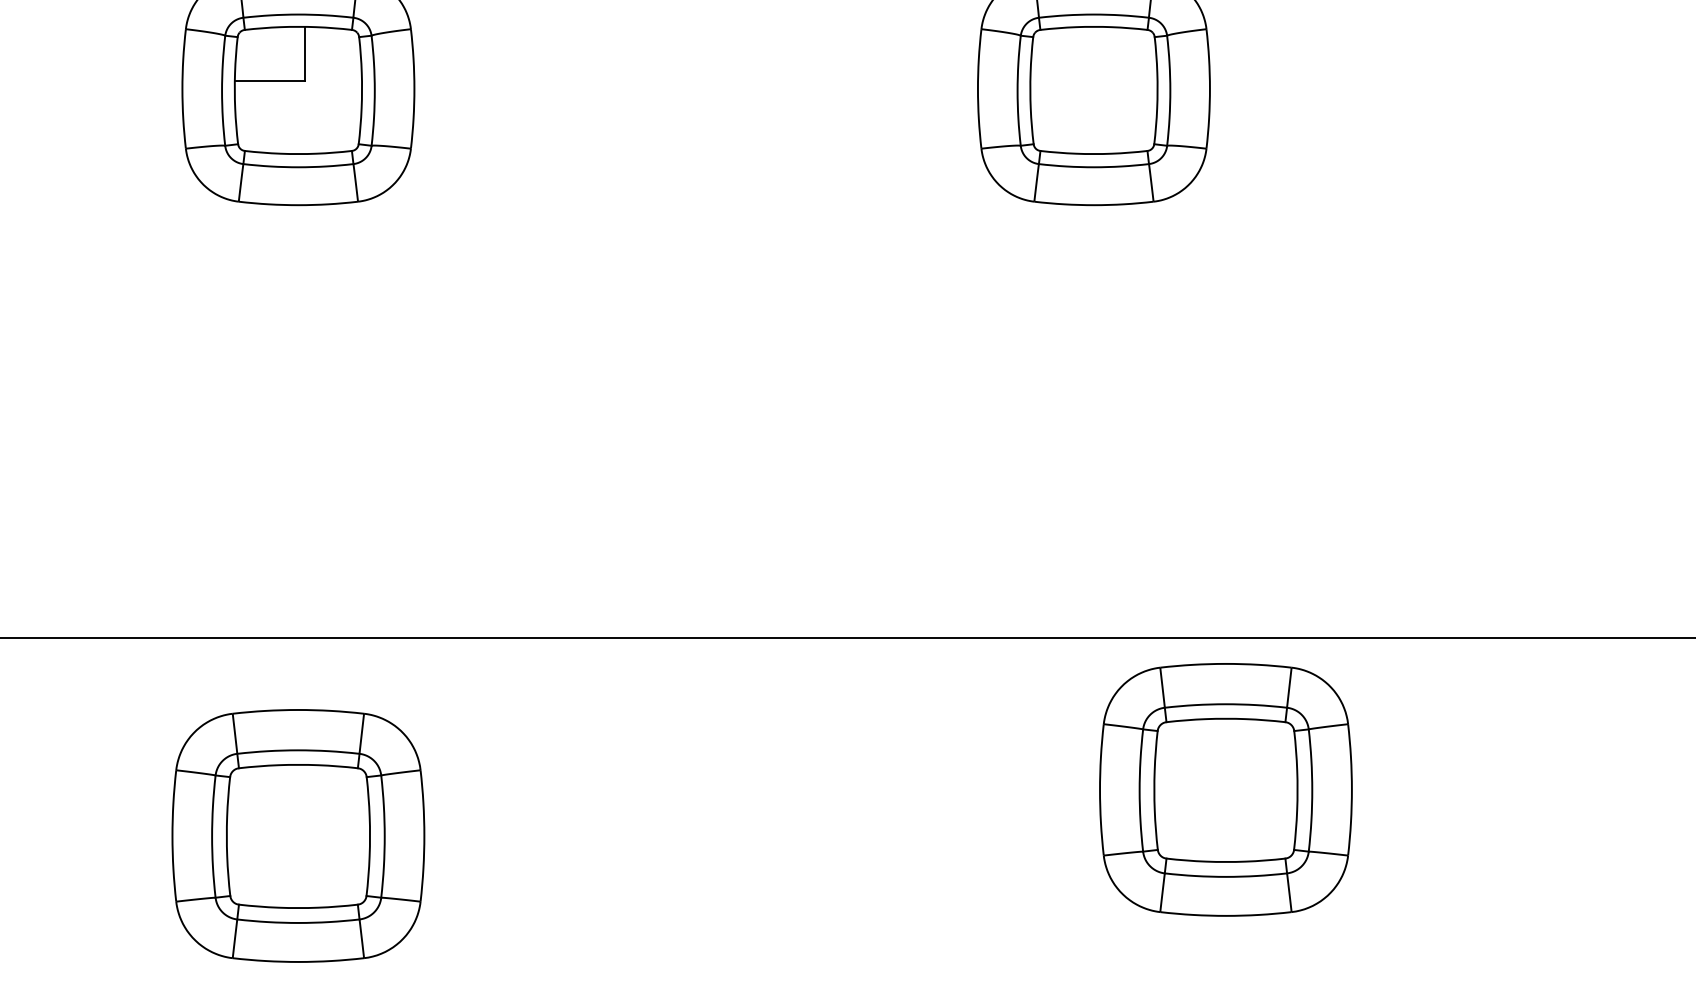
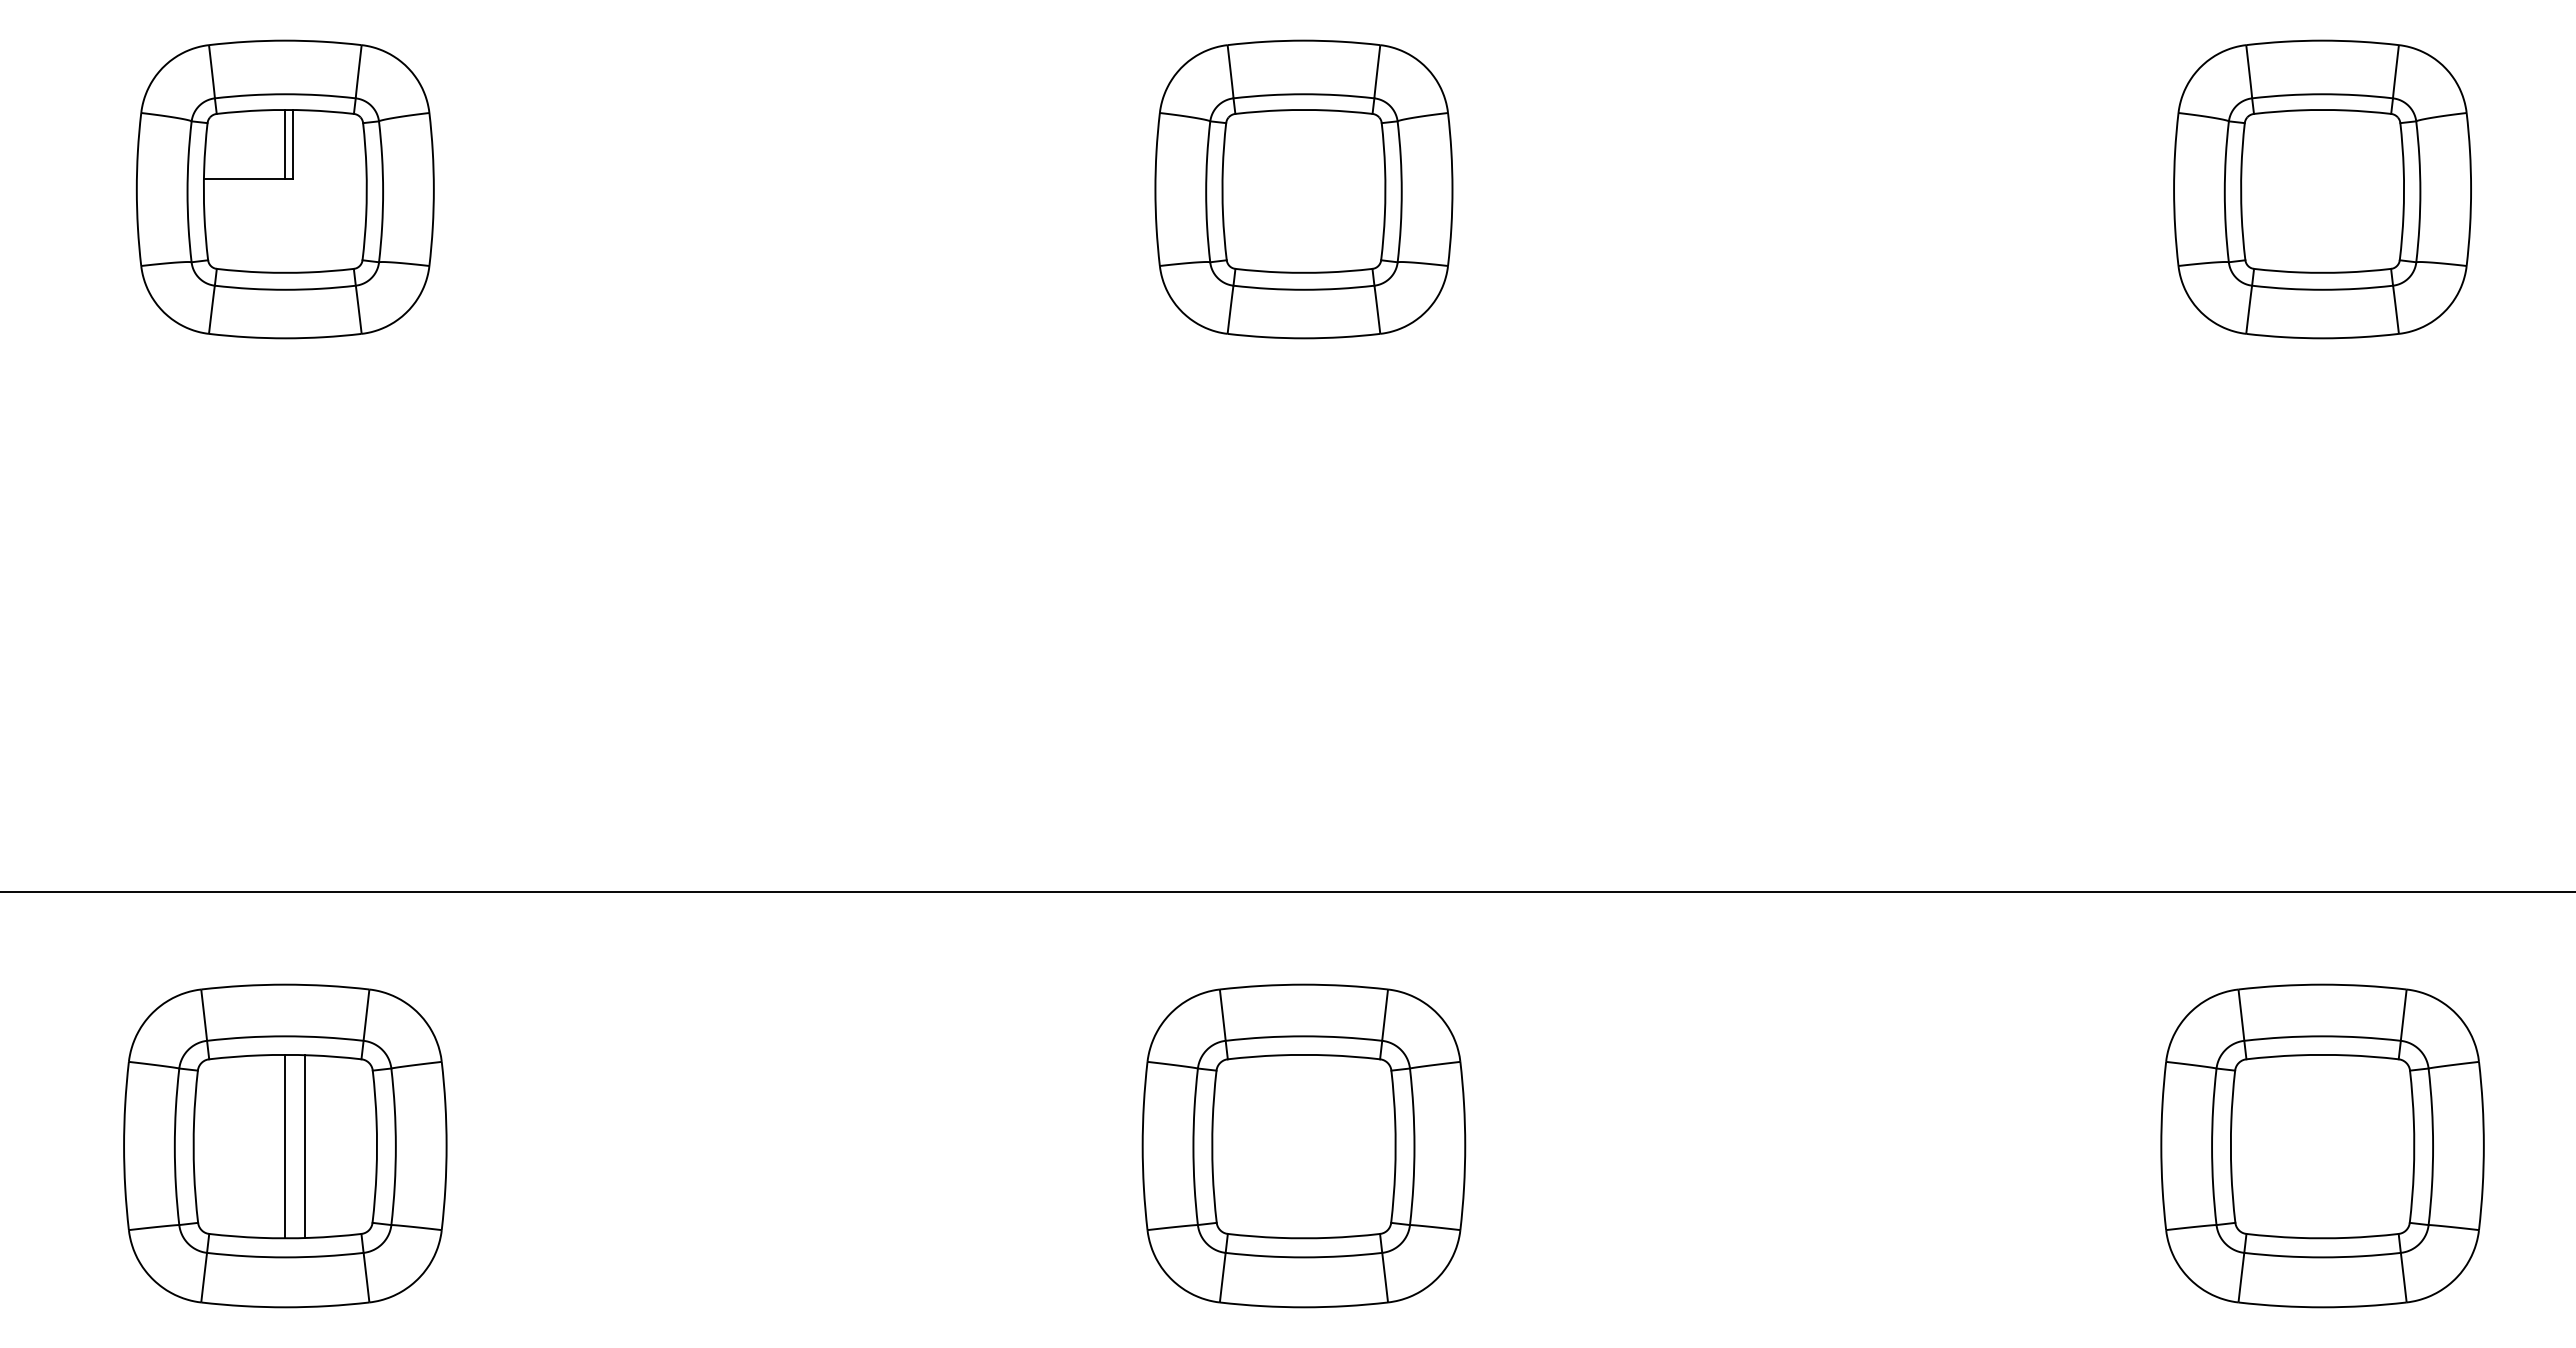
line: (298, 53) -> (285, 144), added
part: (1225, 789) -> (1303, 1145), moved
line: (298, 836) -> (285, 1146), added
line: (314, 836) -> (305, 1146), added

